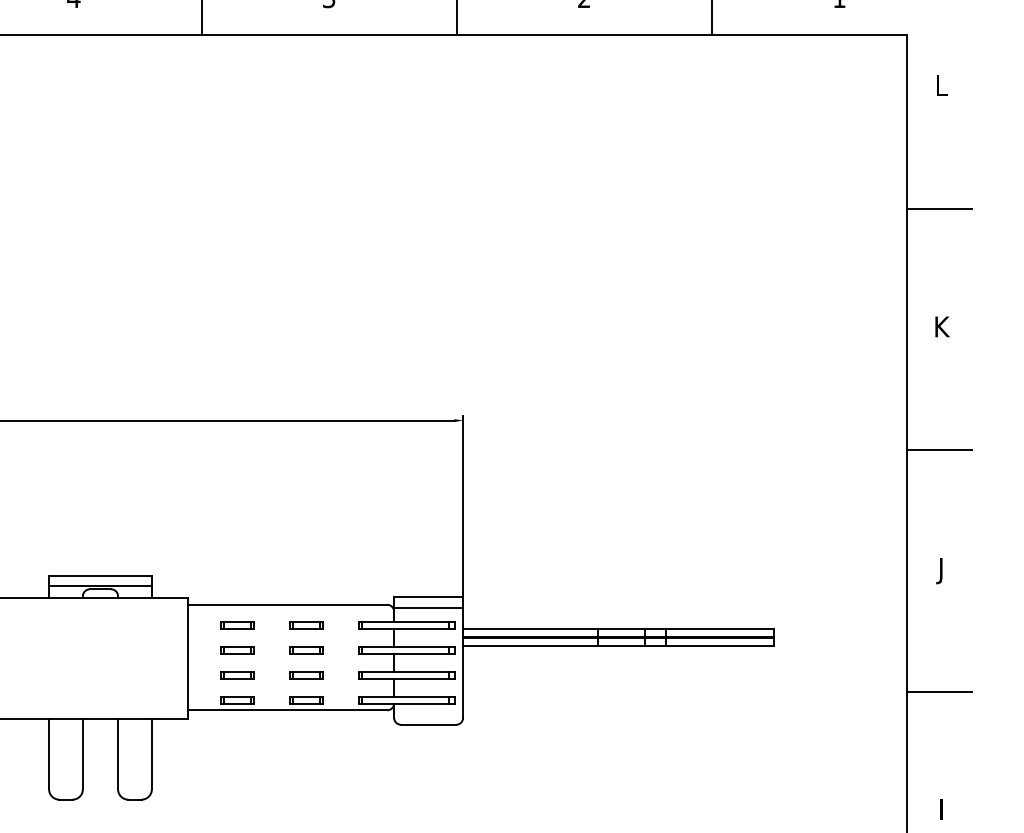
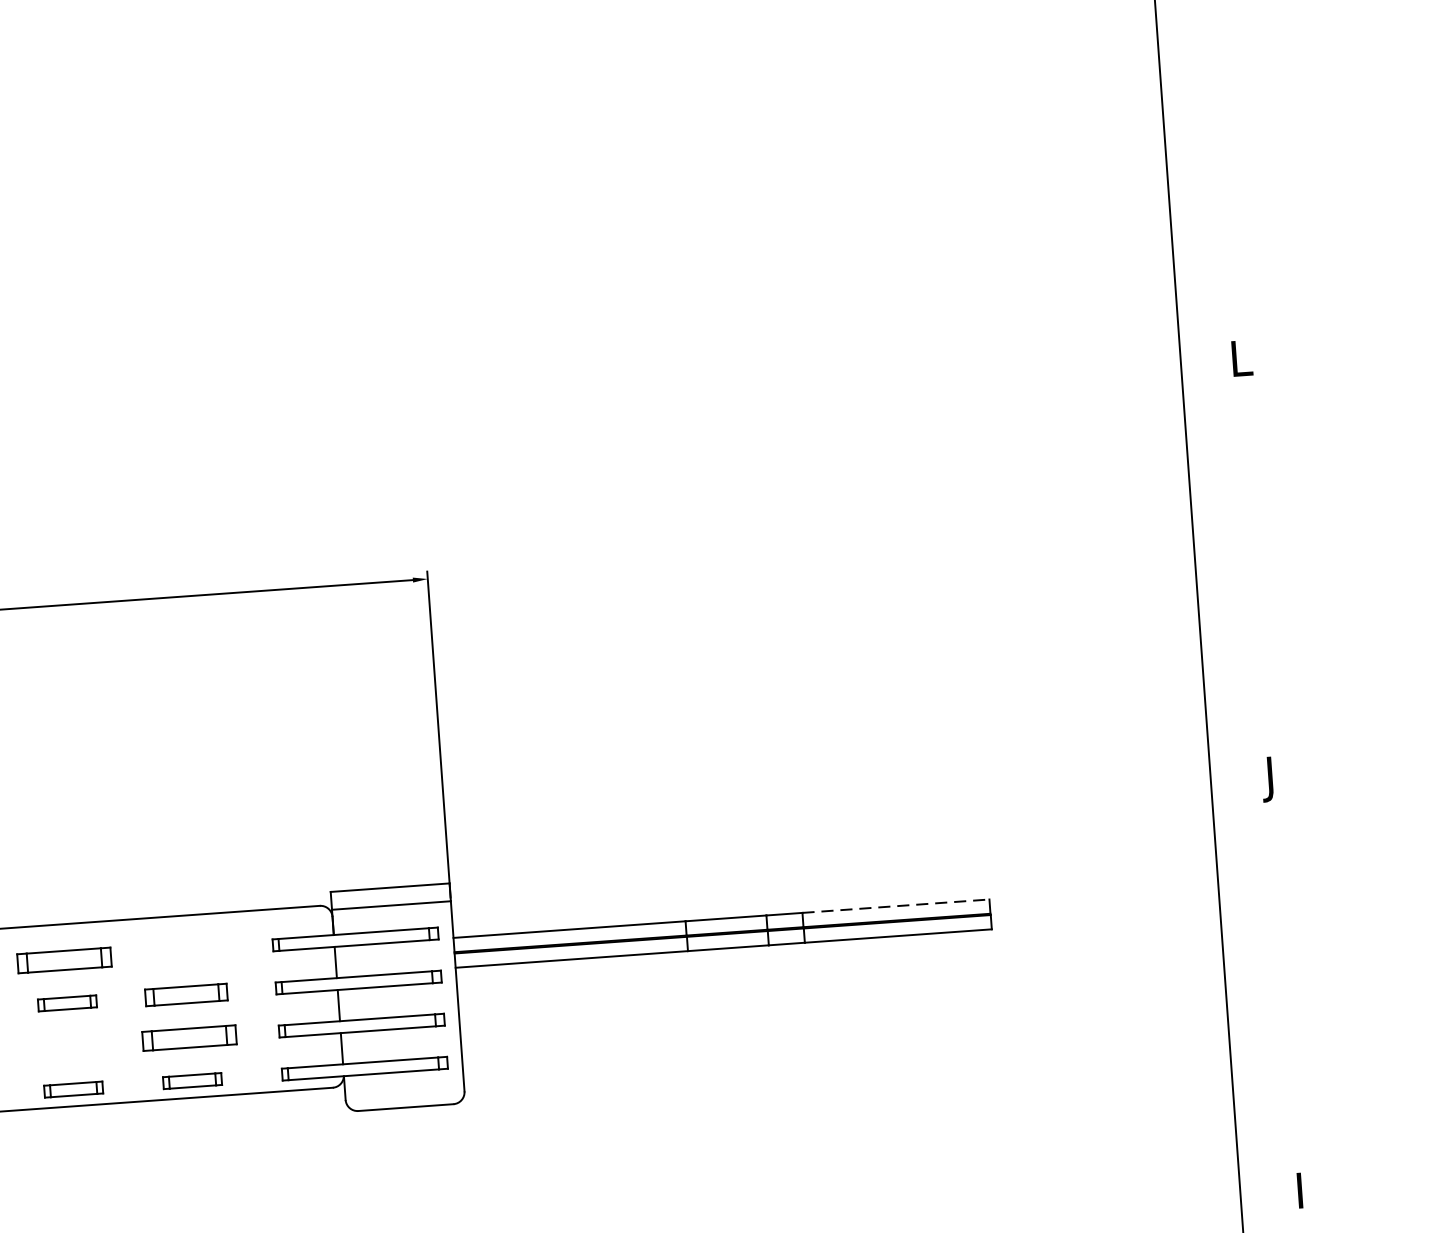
line: (939, 208) -> (1222, 154), removed
text: (942, 326) -> (1242, 357), K -> L
line: (939, 450) -> (1252, 571), removed
part: (237, 625) -> (64, 960), size x1.6
part: (306, 625) -> (183, 951), removed
line: (720, 628) -> (897, 905), solid -> dashed
part: (306, 650) -> (186, 994), size x1.4
part: (237, 675) -> (70, 1046), removed
part: (306, 675) -> (189, 1037), size x1.6
line: (939, 691) -> (1282, 987), removed

